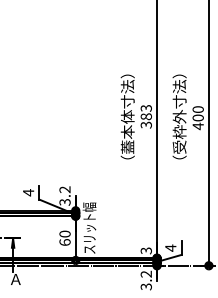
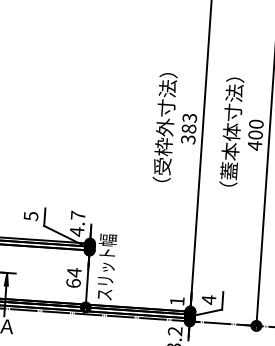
text: (127, 131) -> (163, 146), （蓋本体寸法） -> （受枠外寸法）
text: (179, 131) -> (230, 150), （受枠外寸法） -> （蓋本体寸法）
text: (28, 192) -> (30, 215), 4 -> 5
text: (64, 196) -> (76, 224), 3.2 -> 4.7
text: (64, 233) -> (73, 271), 60 -> 64
text: (145, 250) -> (176, 300), 3 -> 1

